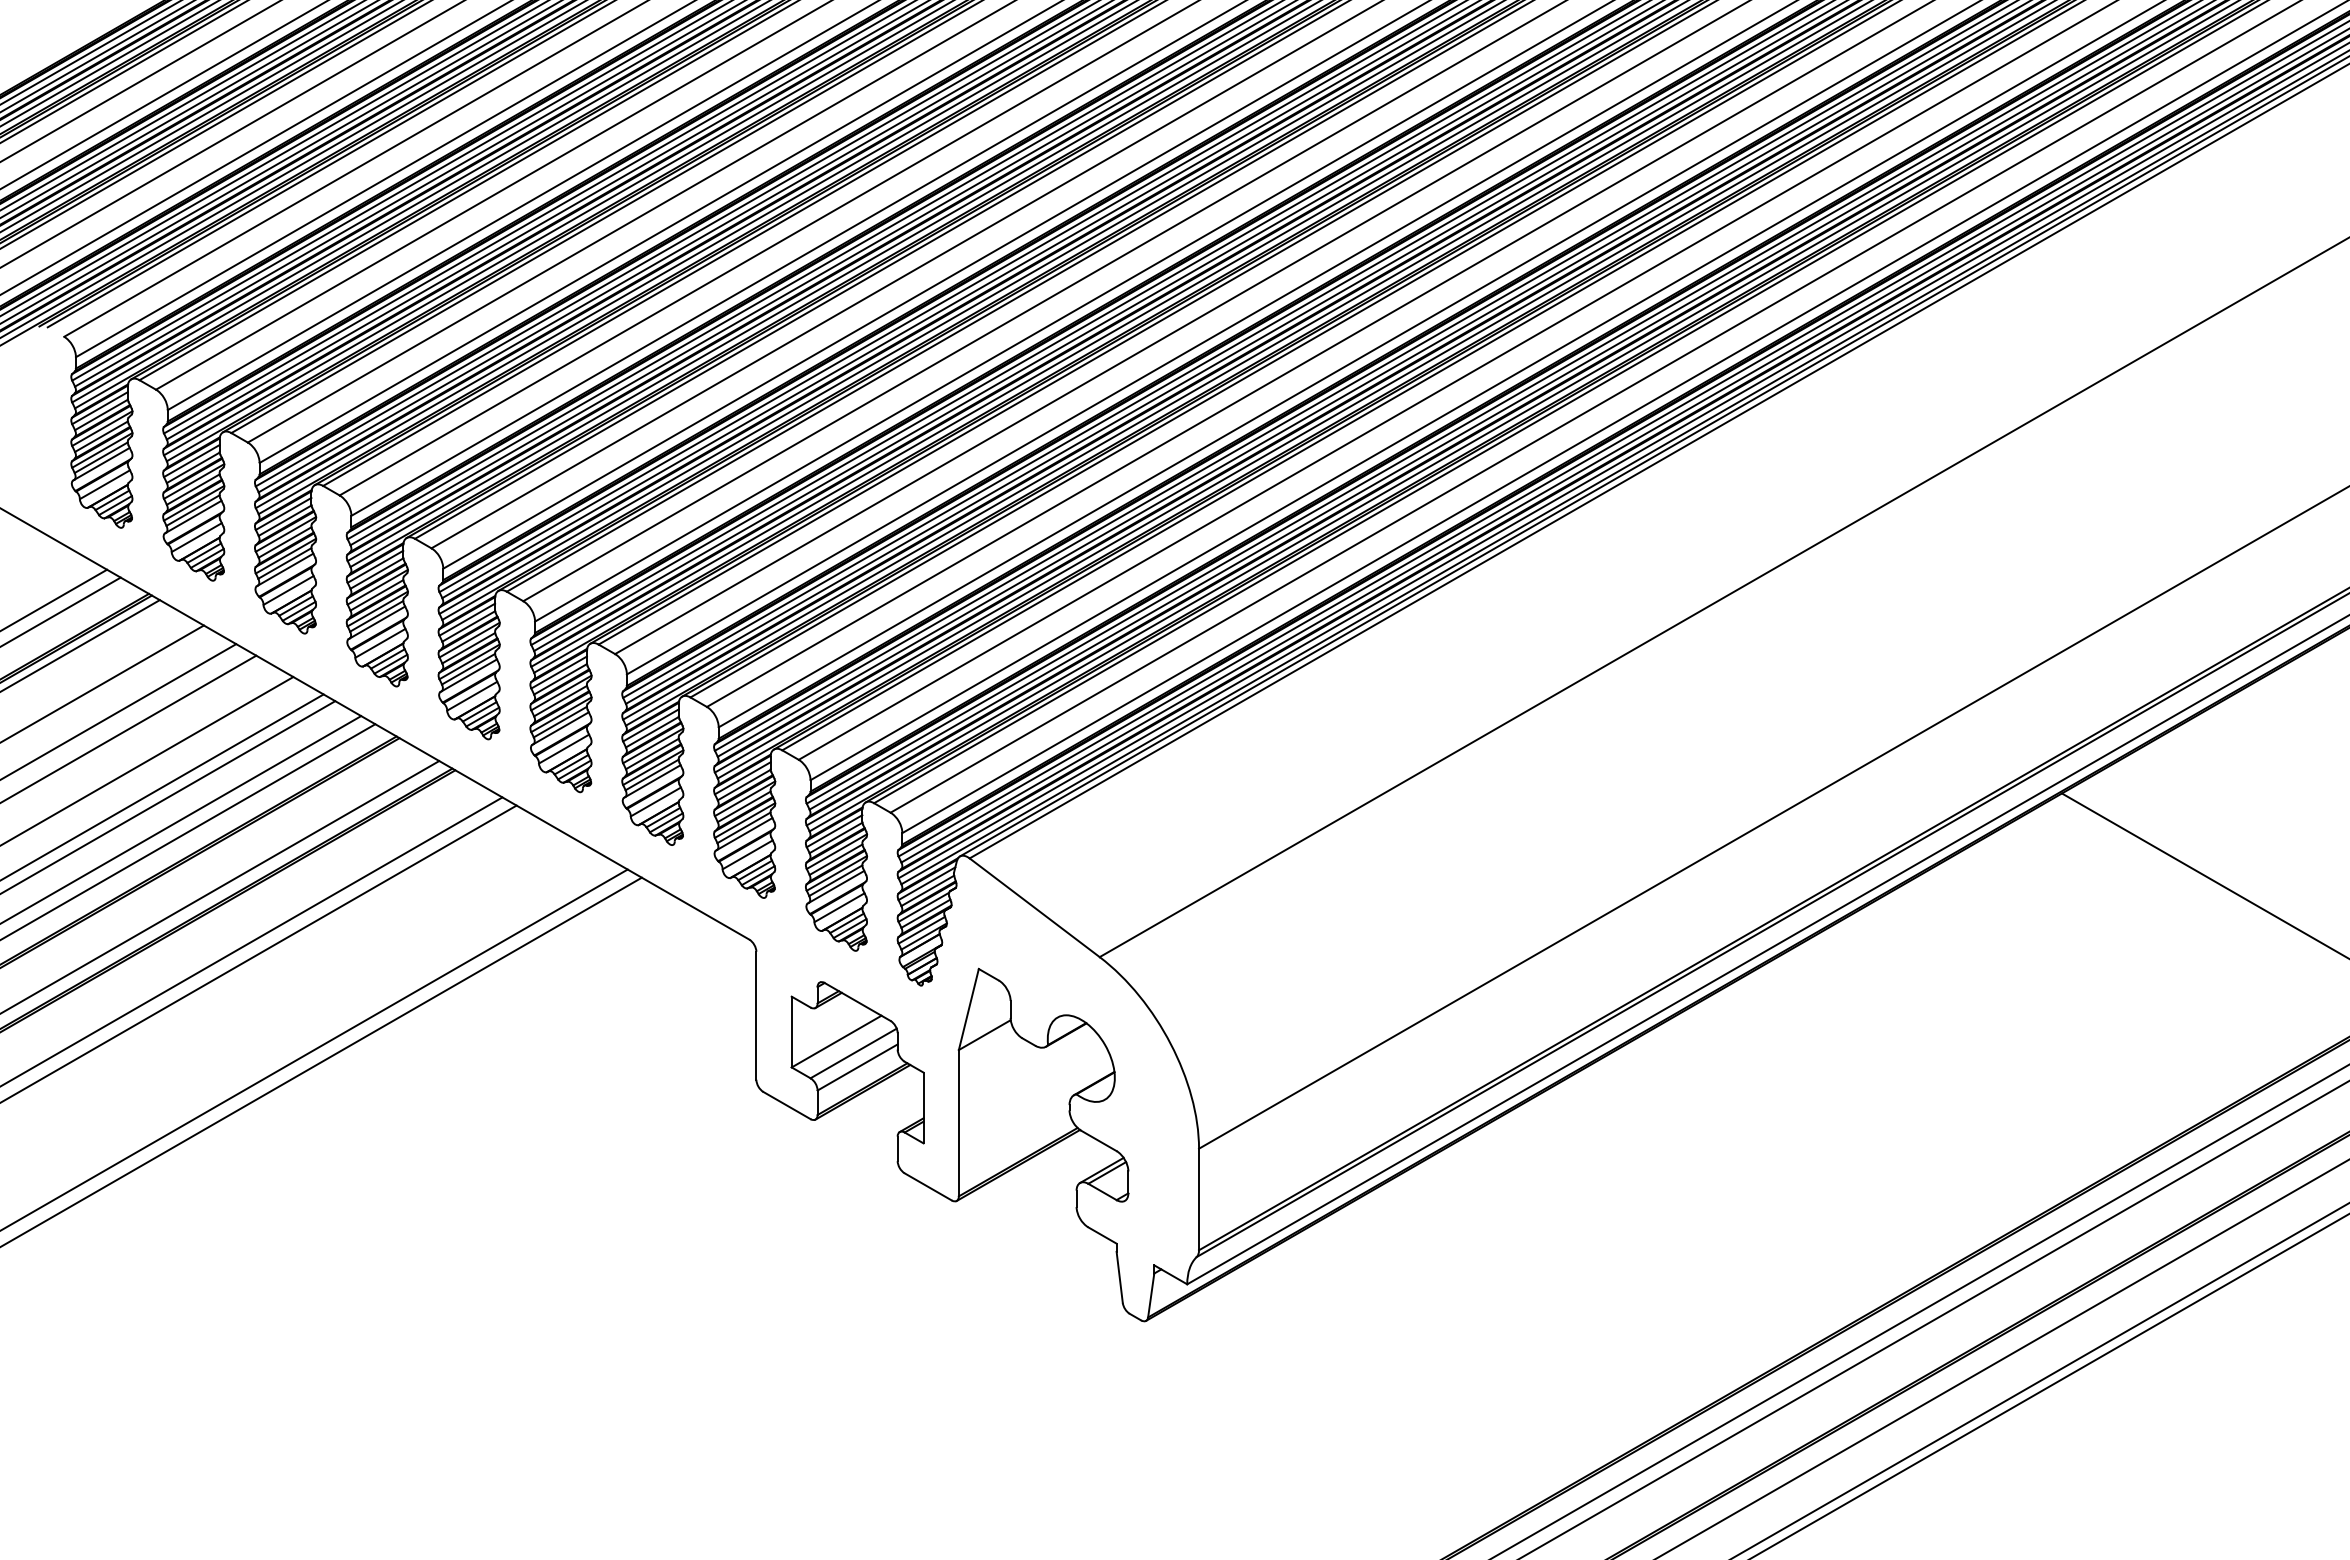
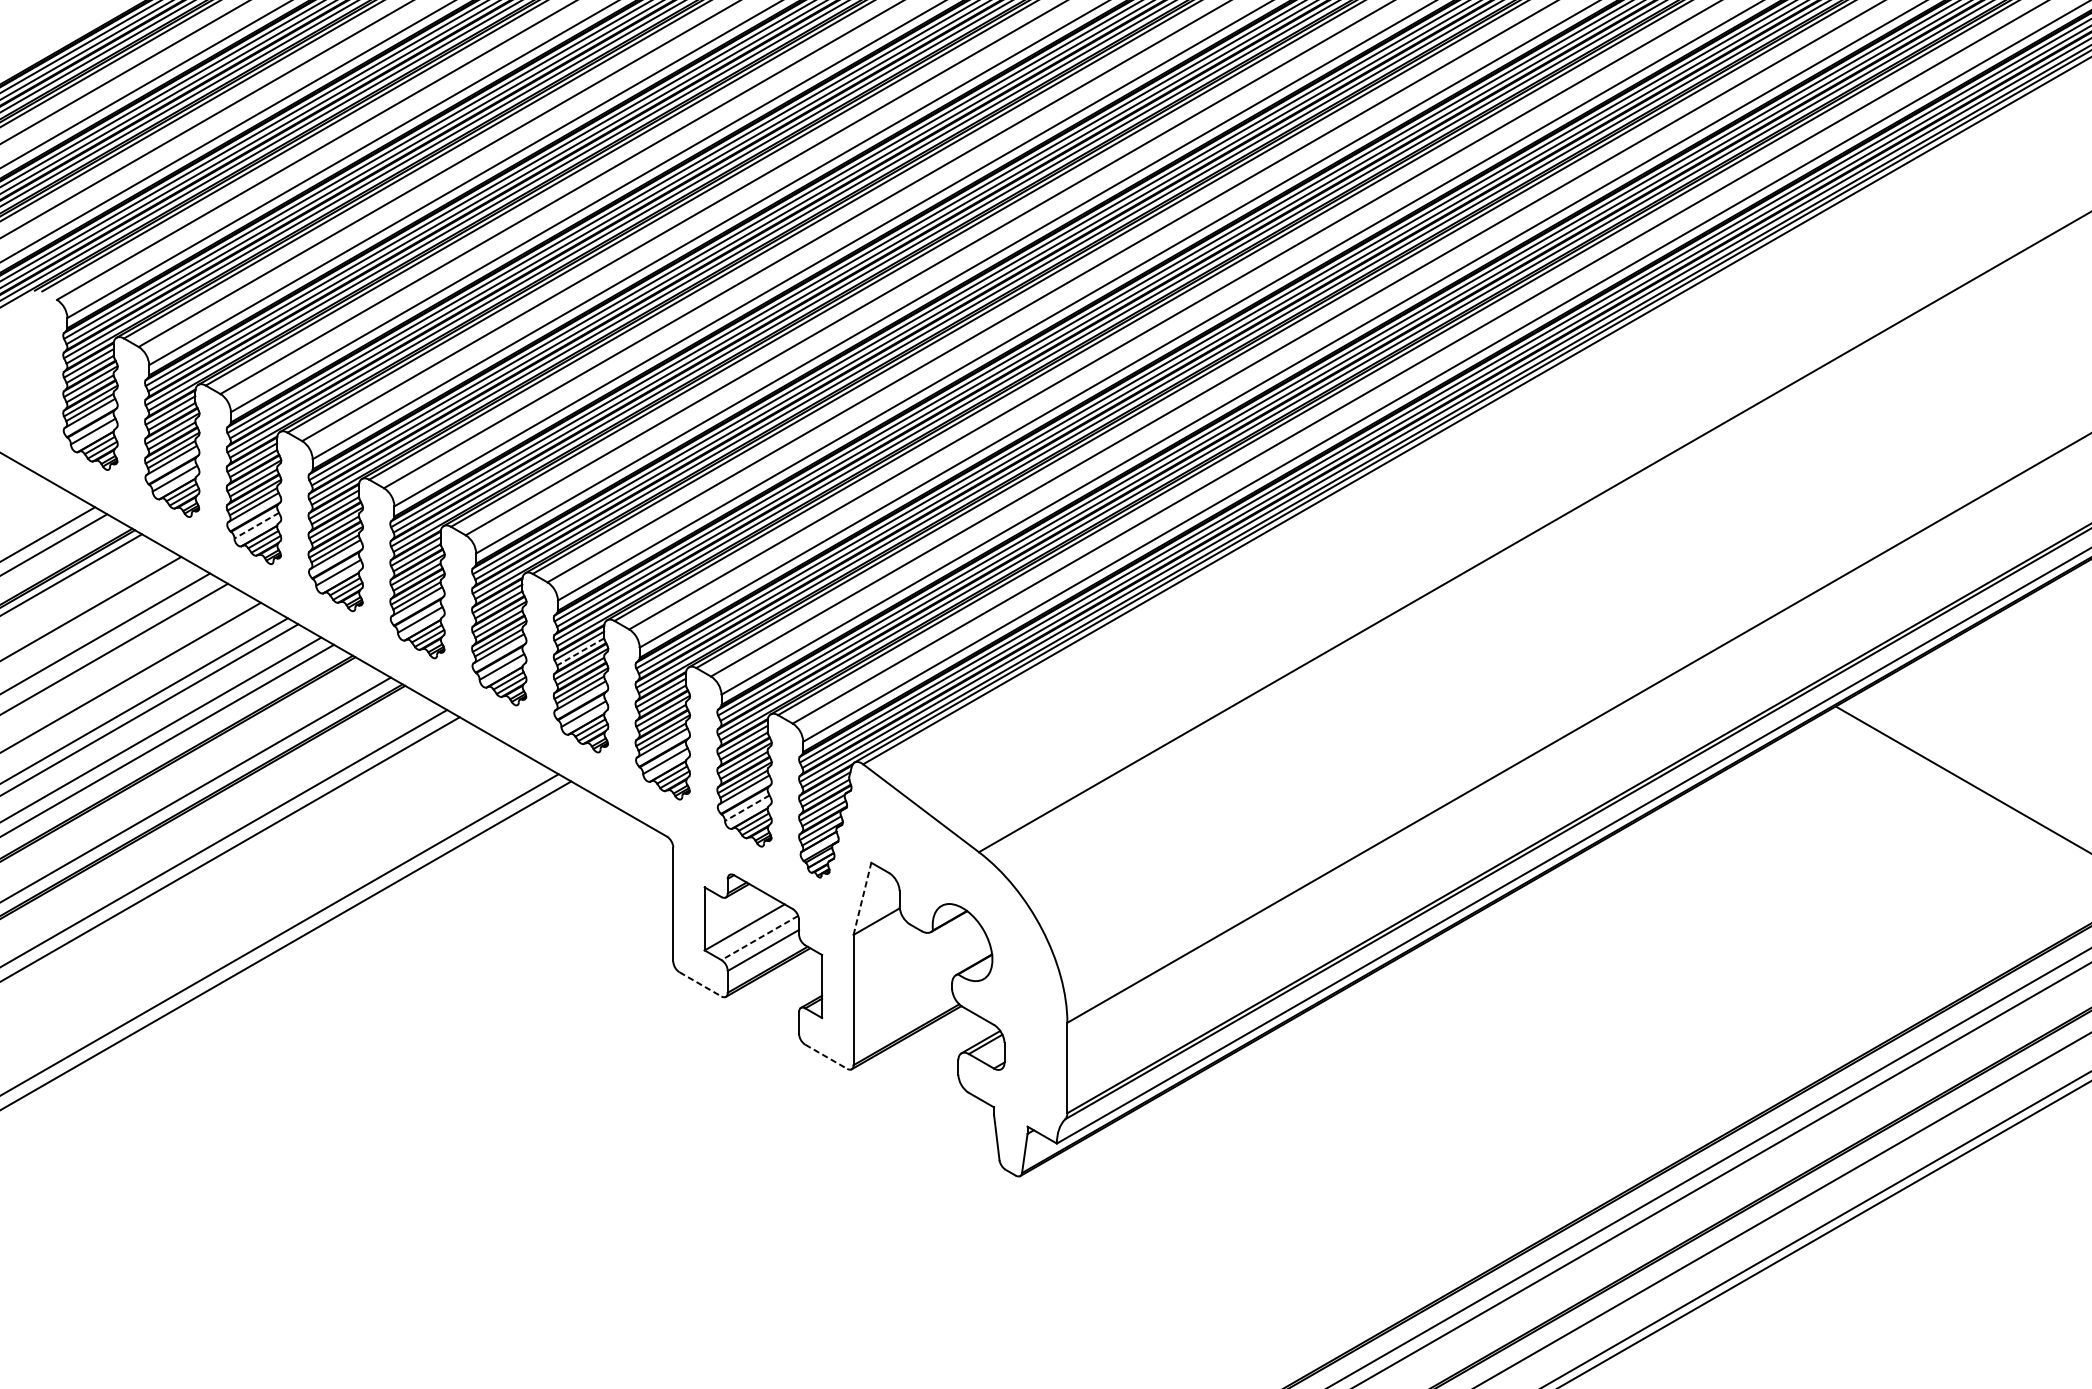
line: (288, 590) -> (256, 525), solid -> dashed
line: (651, 732) -> (579, 652), solid -> dashed
line: (839, 907) -> (747, 808), solid -> dashed
line: (968, 1009) -> (862, 898), solid -> dashed
line: (853, 1053) -> (759, 938), solid -> dashed
line: (787, 1105) -> (700, 984), solid -> dashed
line: (928, 1187) -> (826, 1057), solid -> dashed

